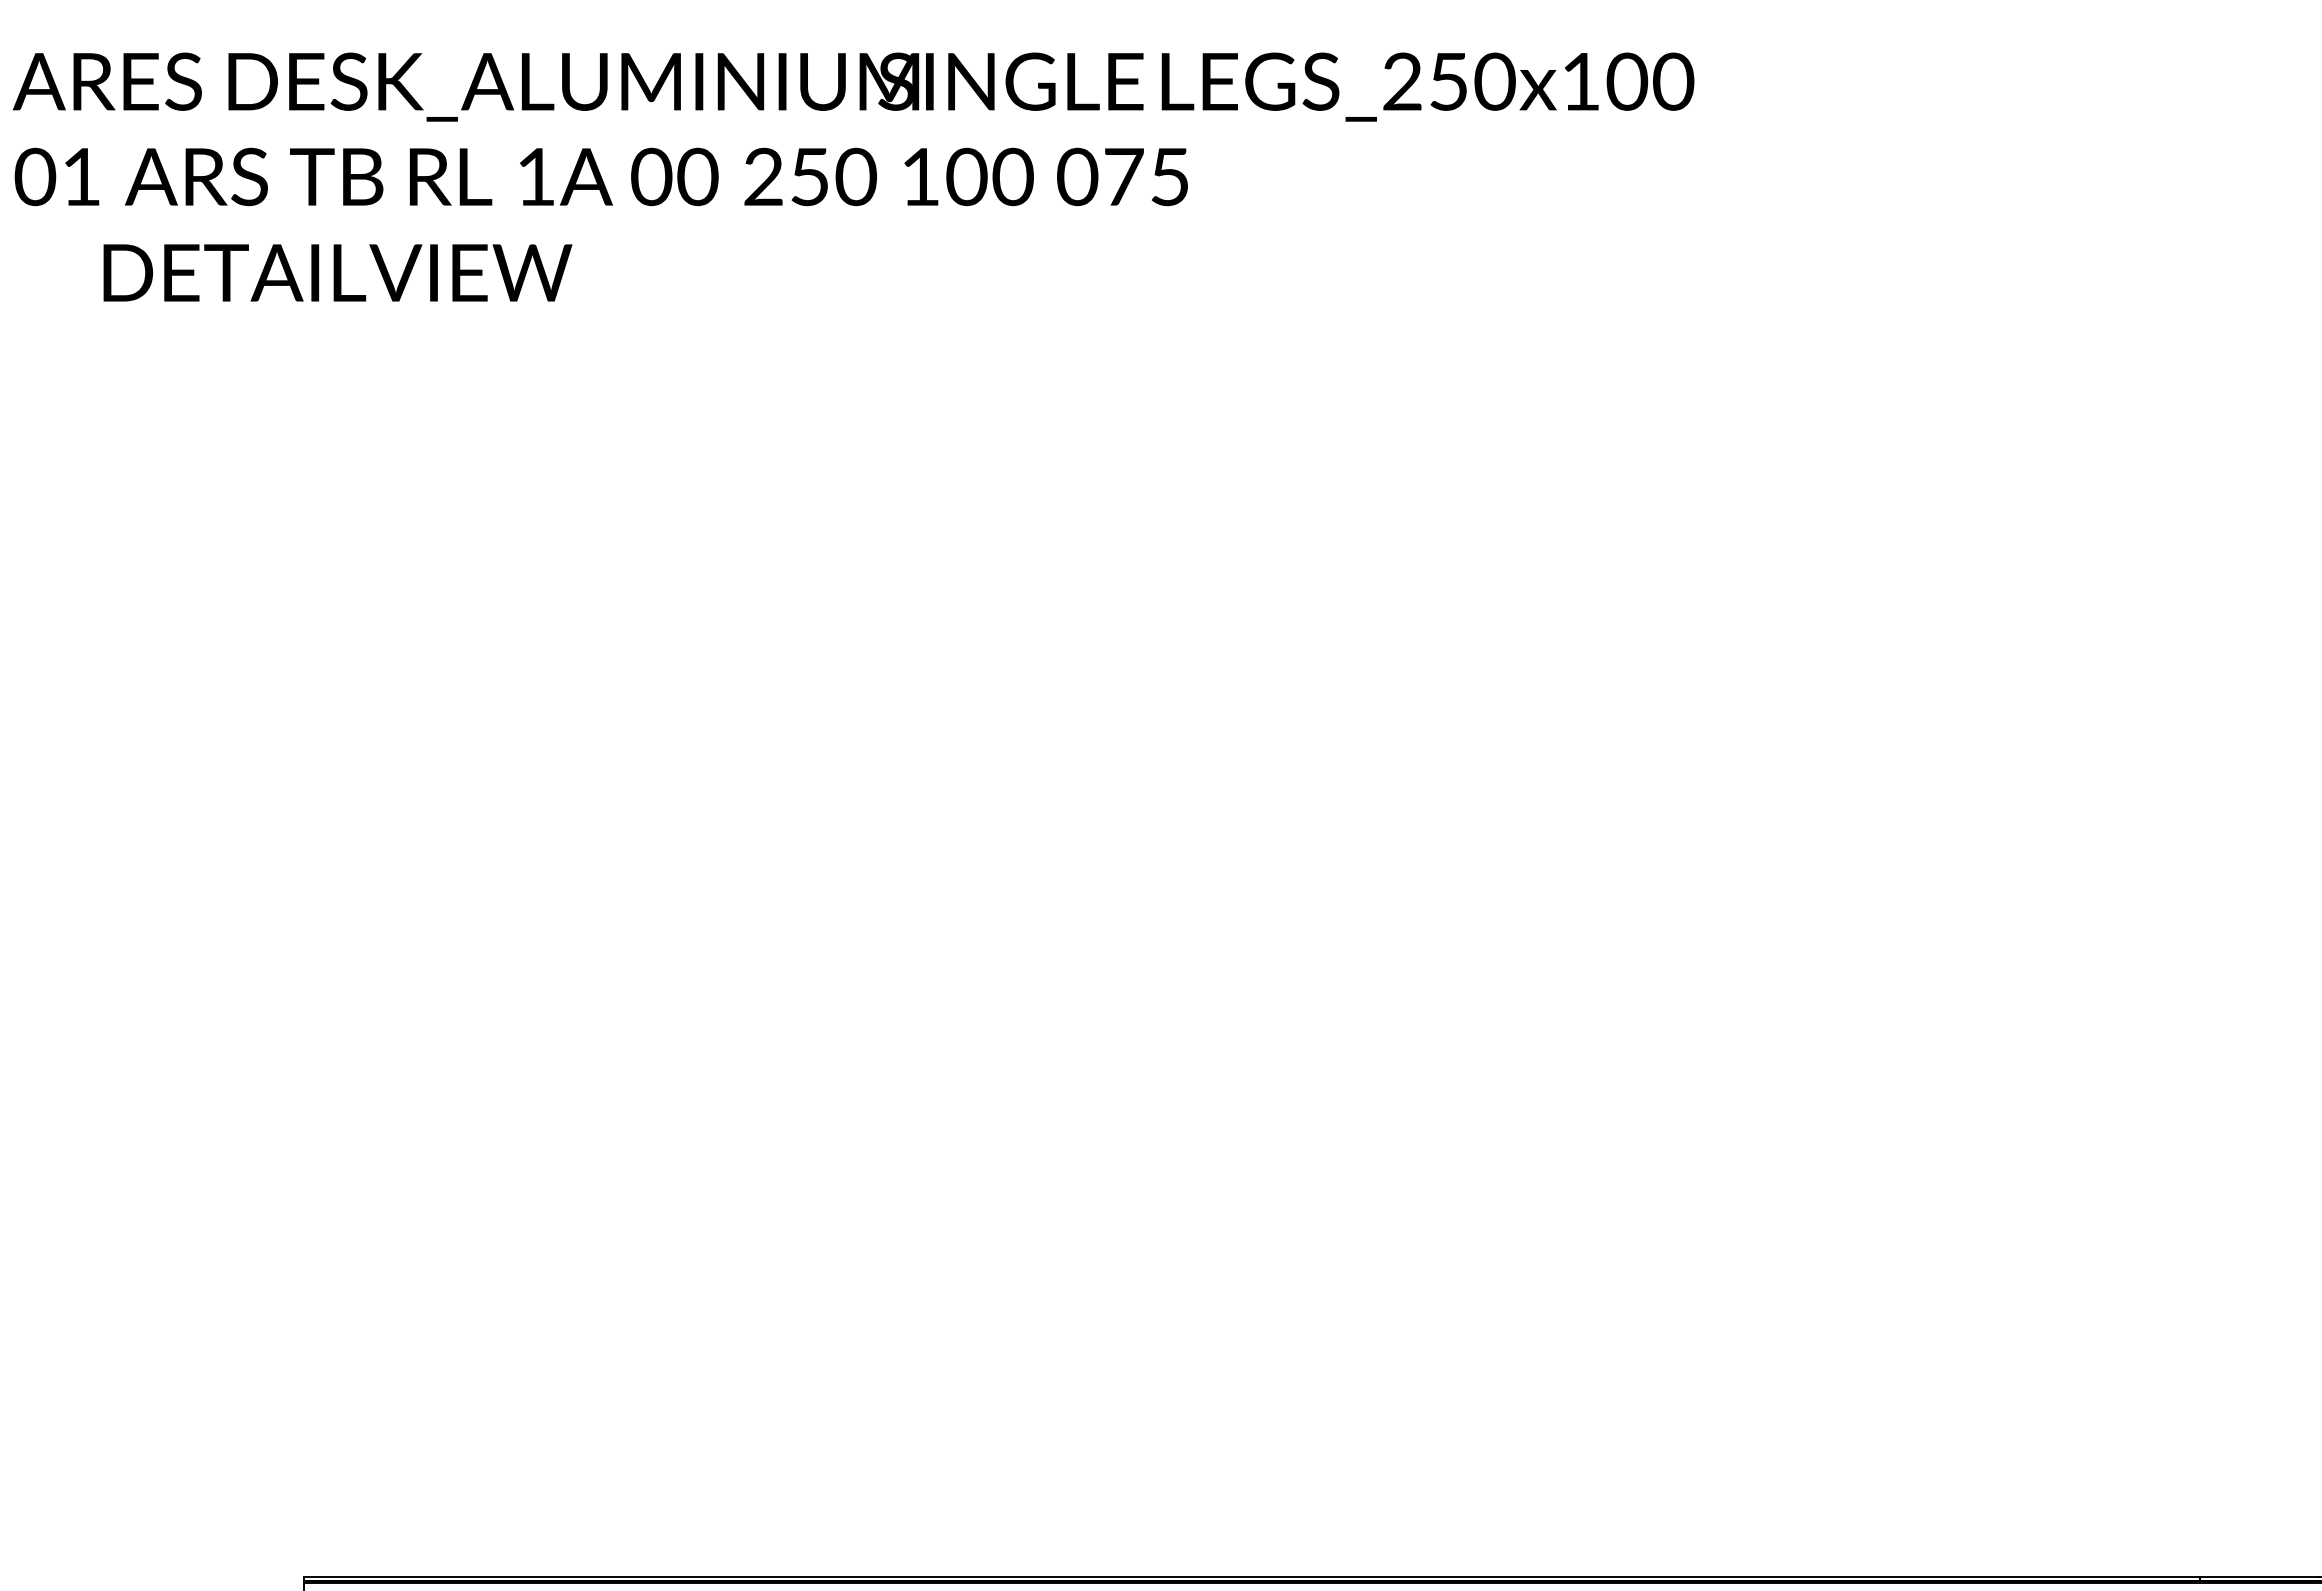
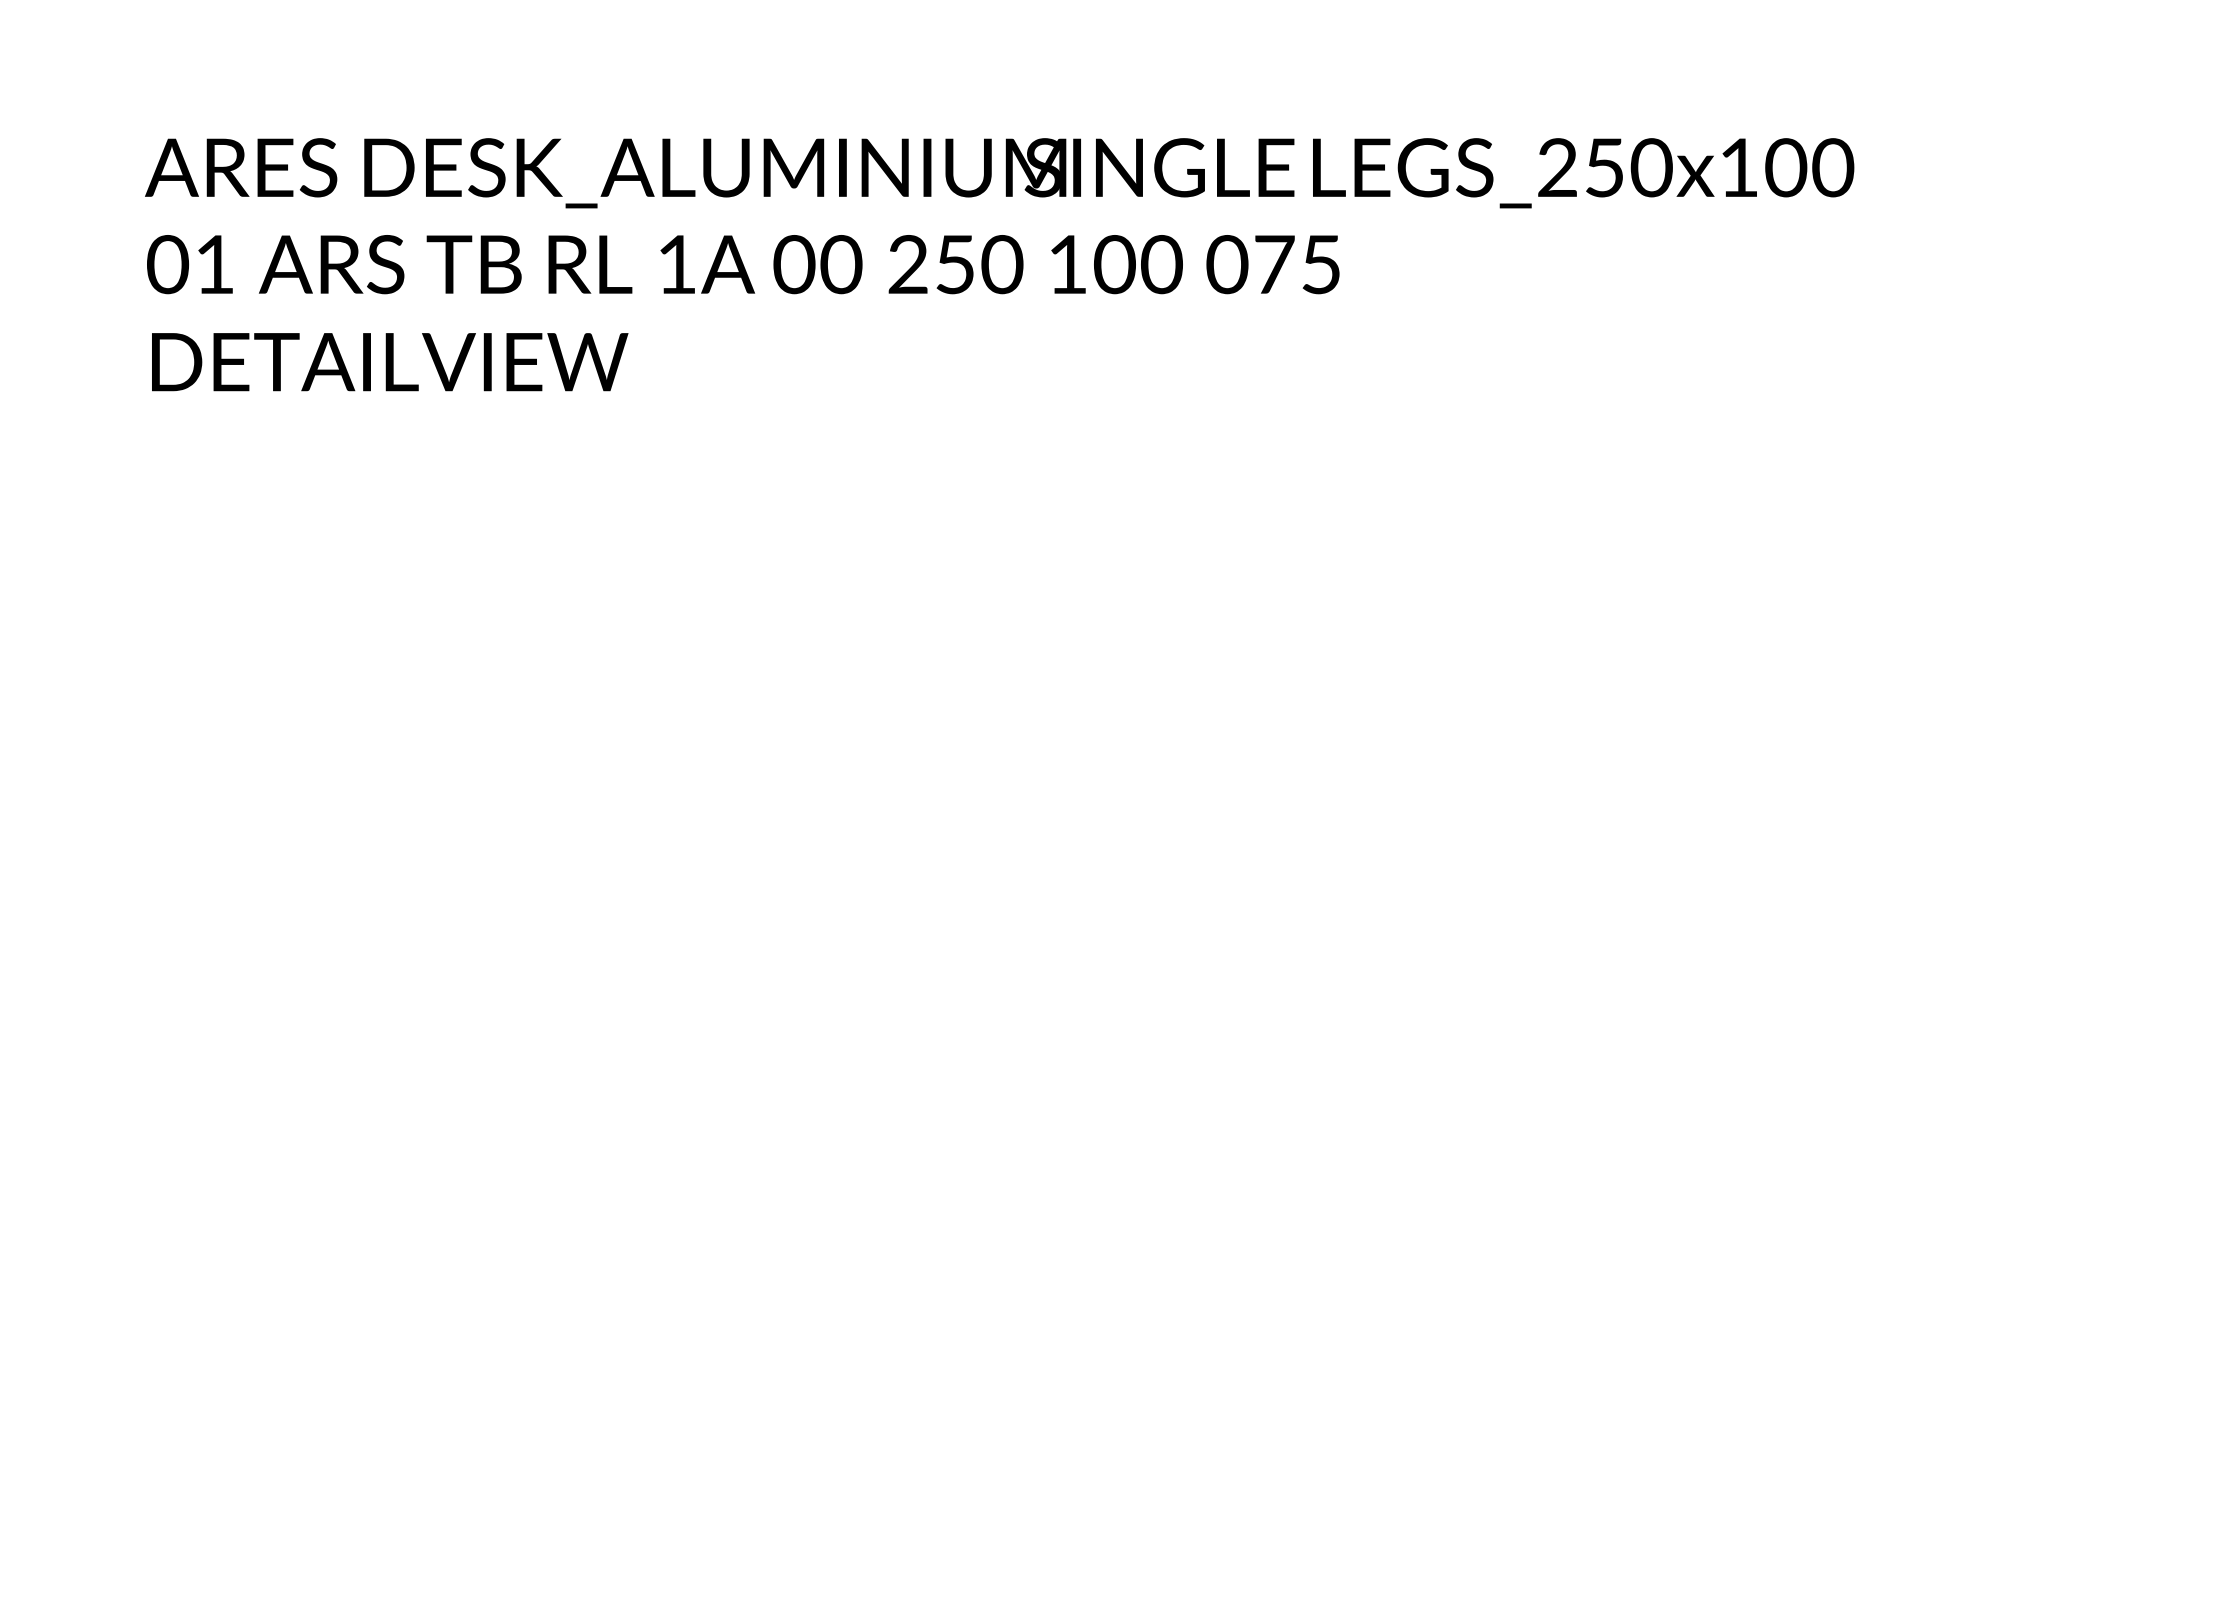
text: (337, 272) -> (389, 361), moved

